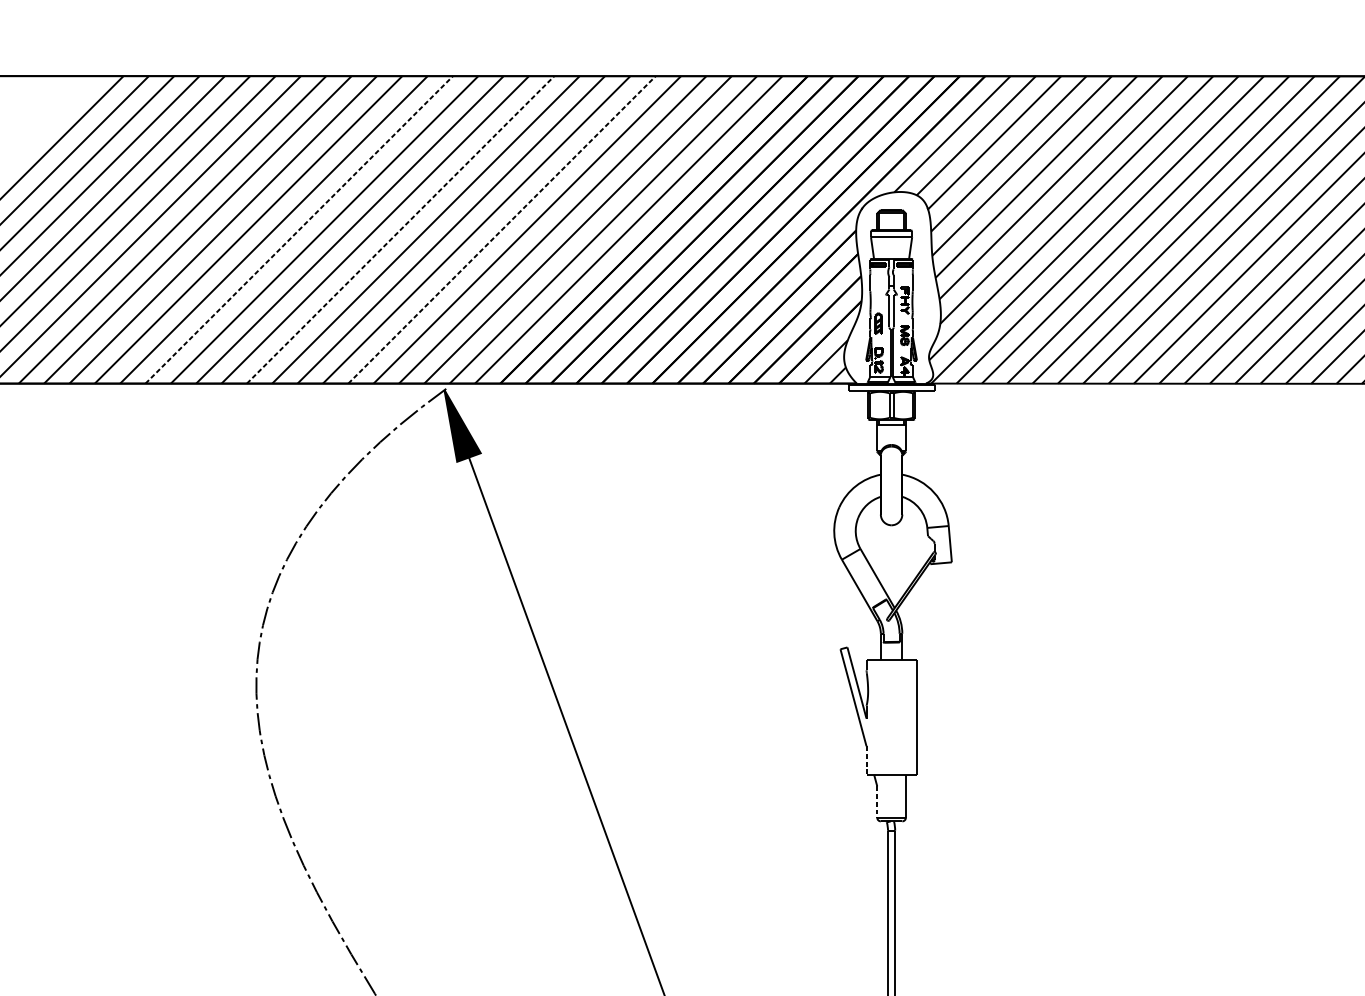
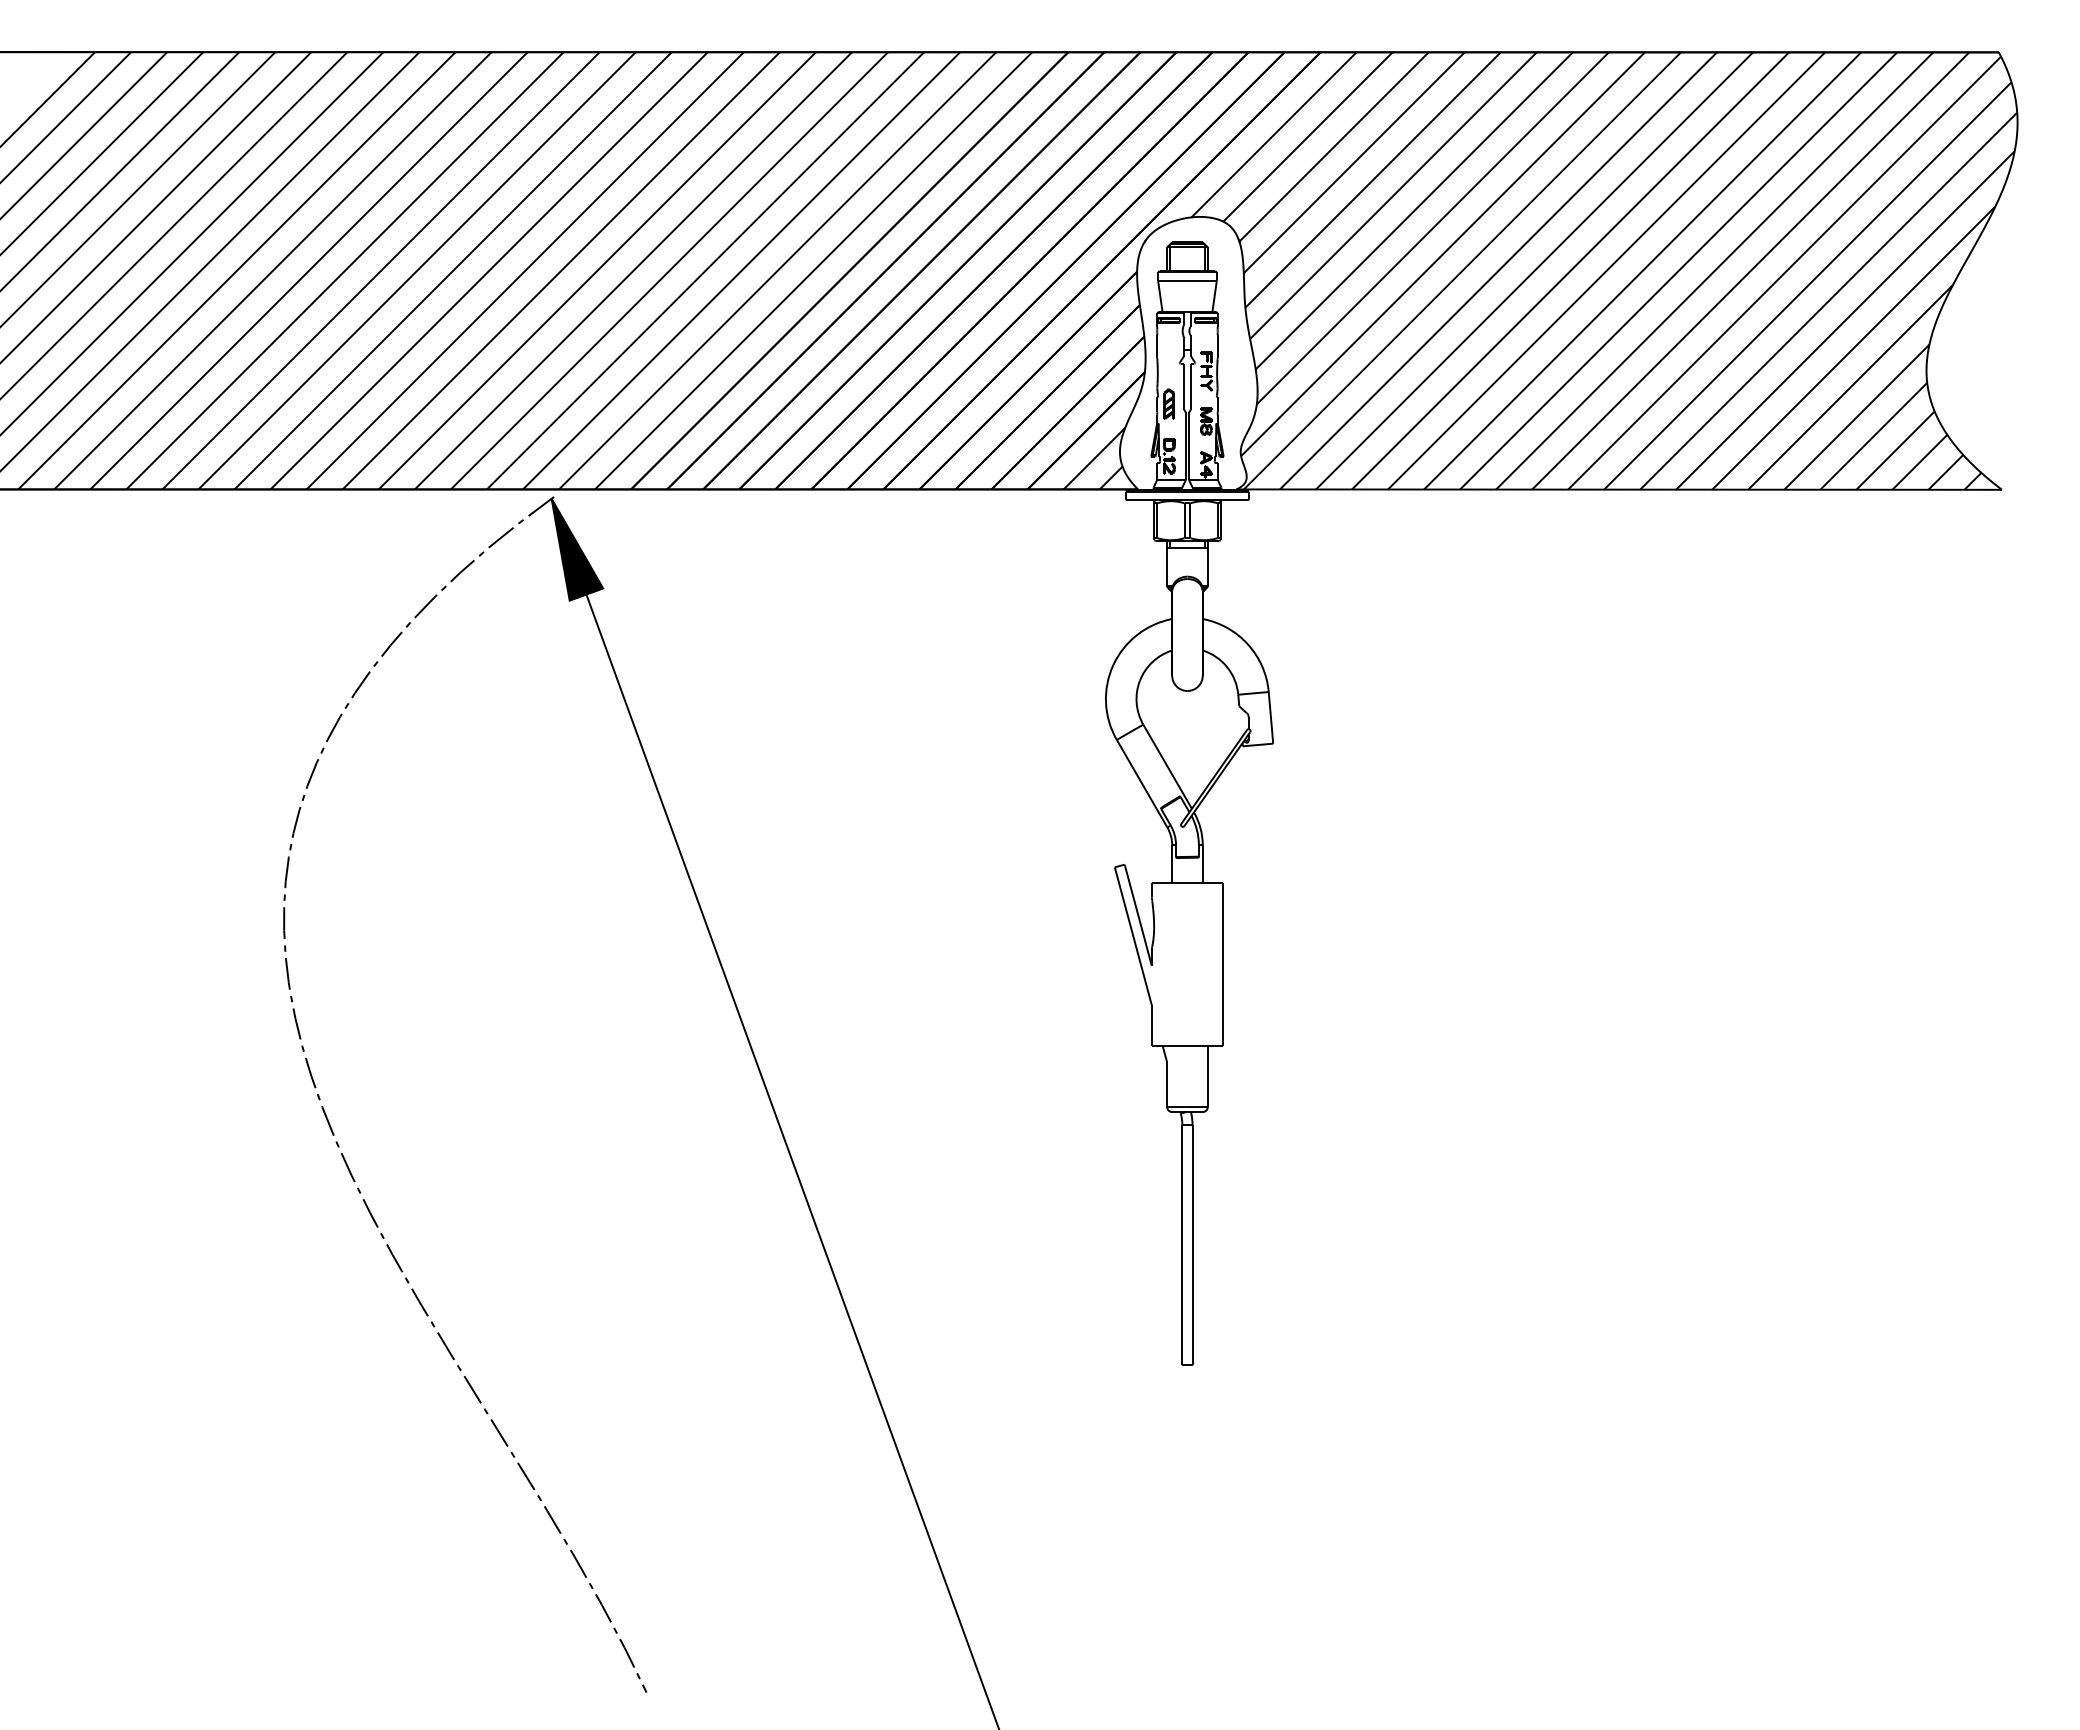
line: (299, 229) -> (345, 270), dashed -> solid
line: (400, 229) -> (489, 270), dashed -> solid
line: (502, 229) -> (633, 270), dashed -> solid
line: (866, 760) -> (1151, 1025), dashed -> solid
line: (877, 802) -> (1167, 1085), dashed -> solid

